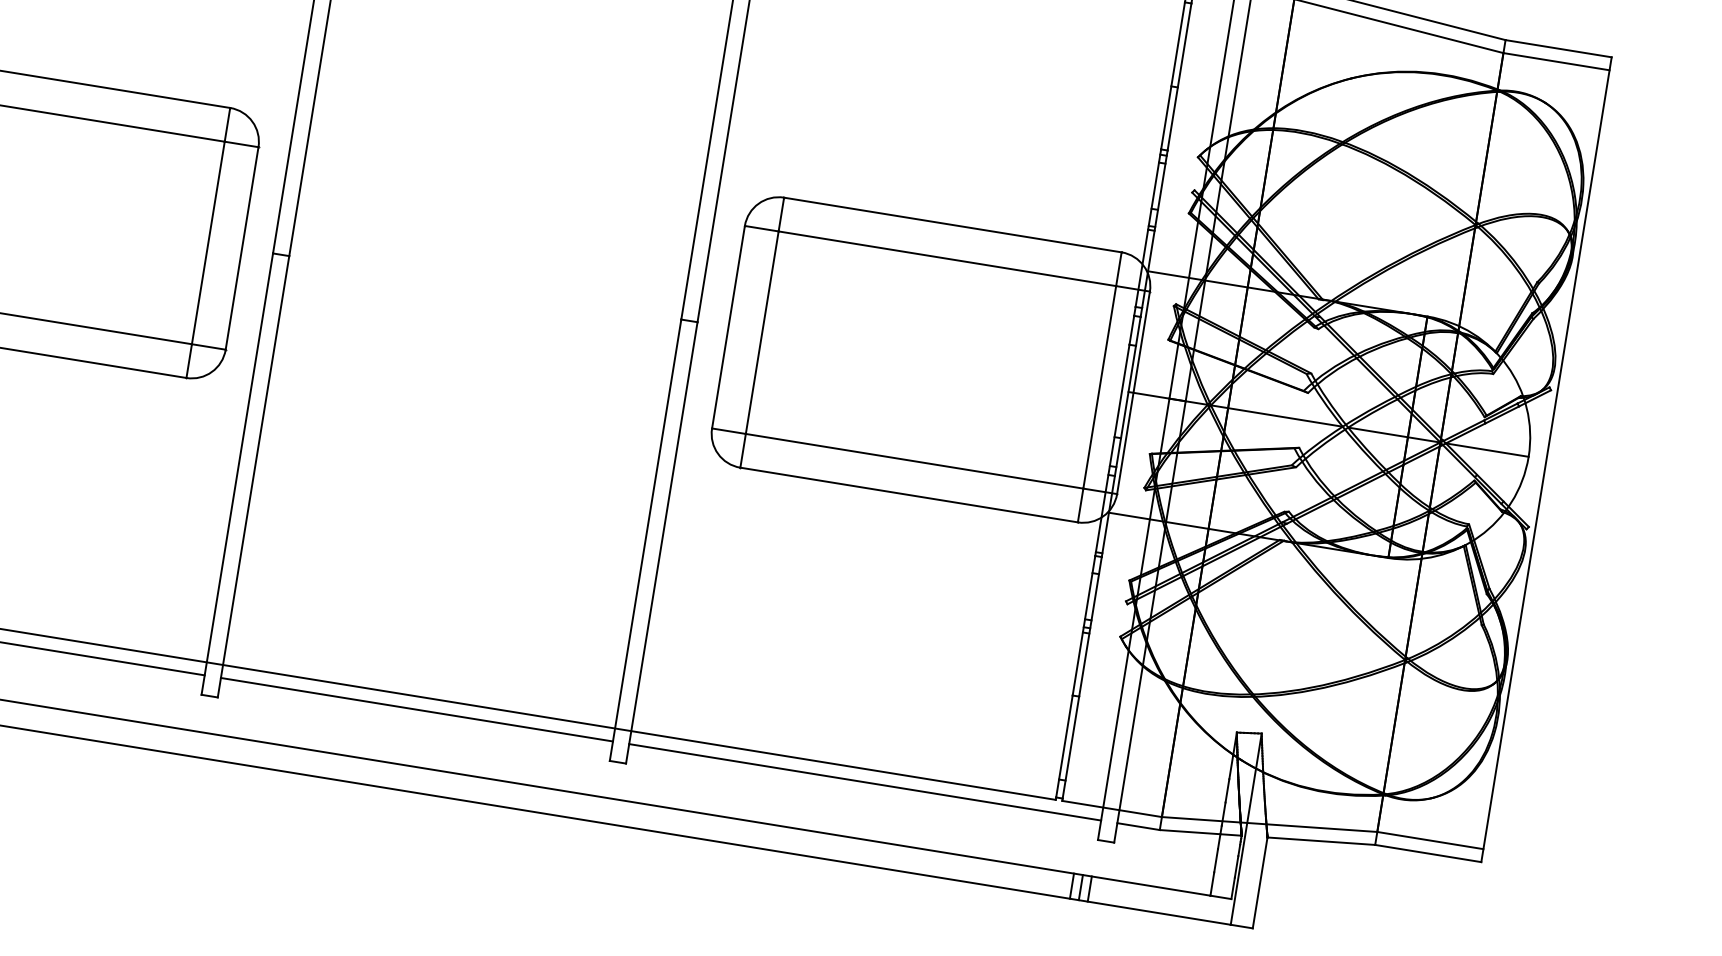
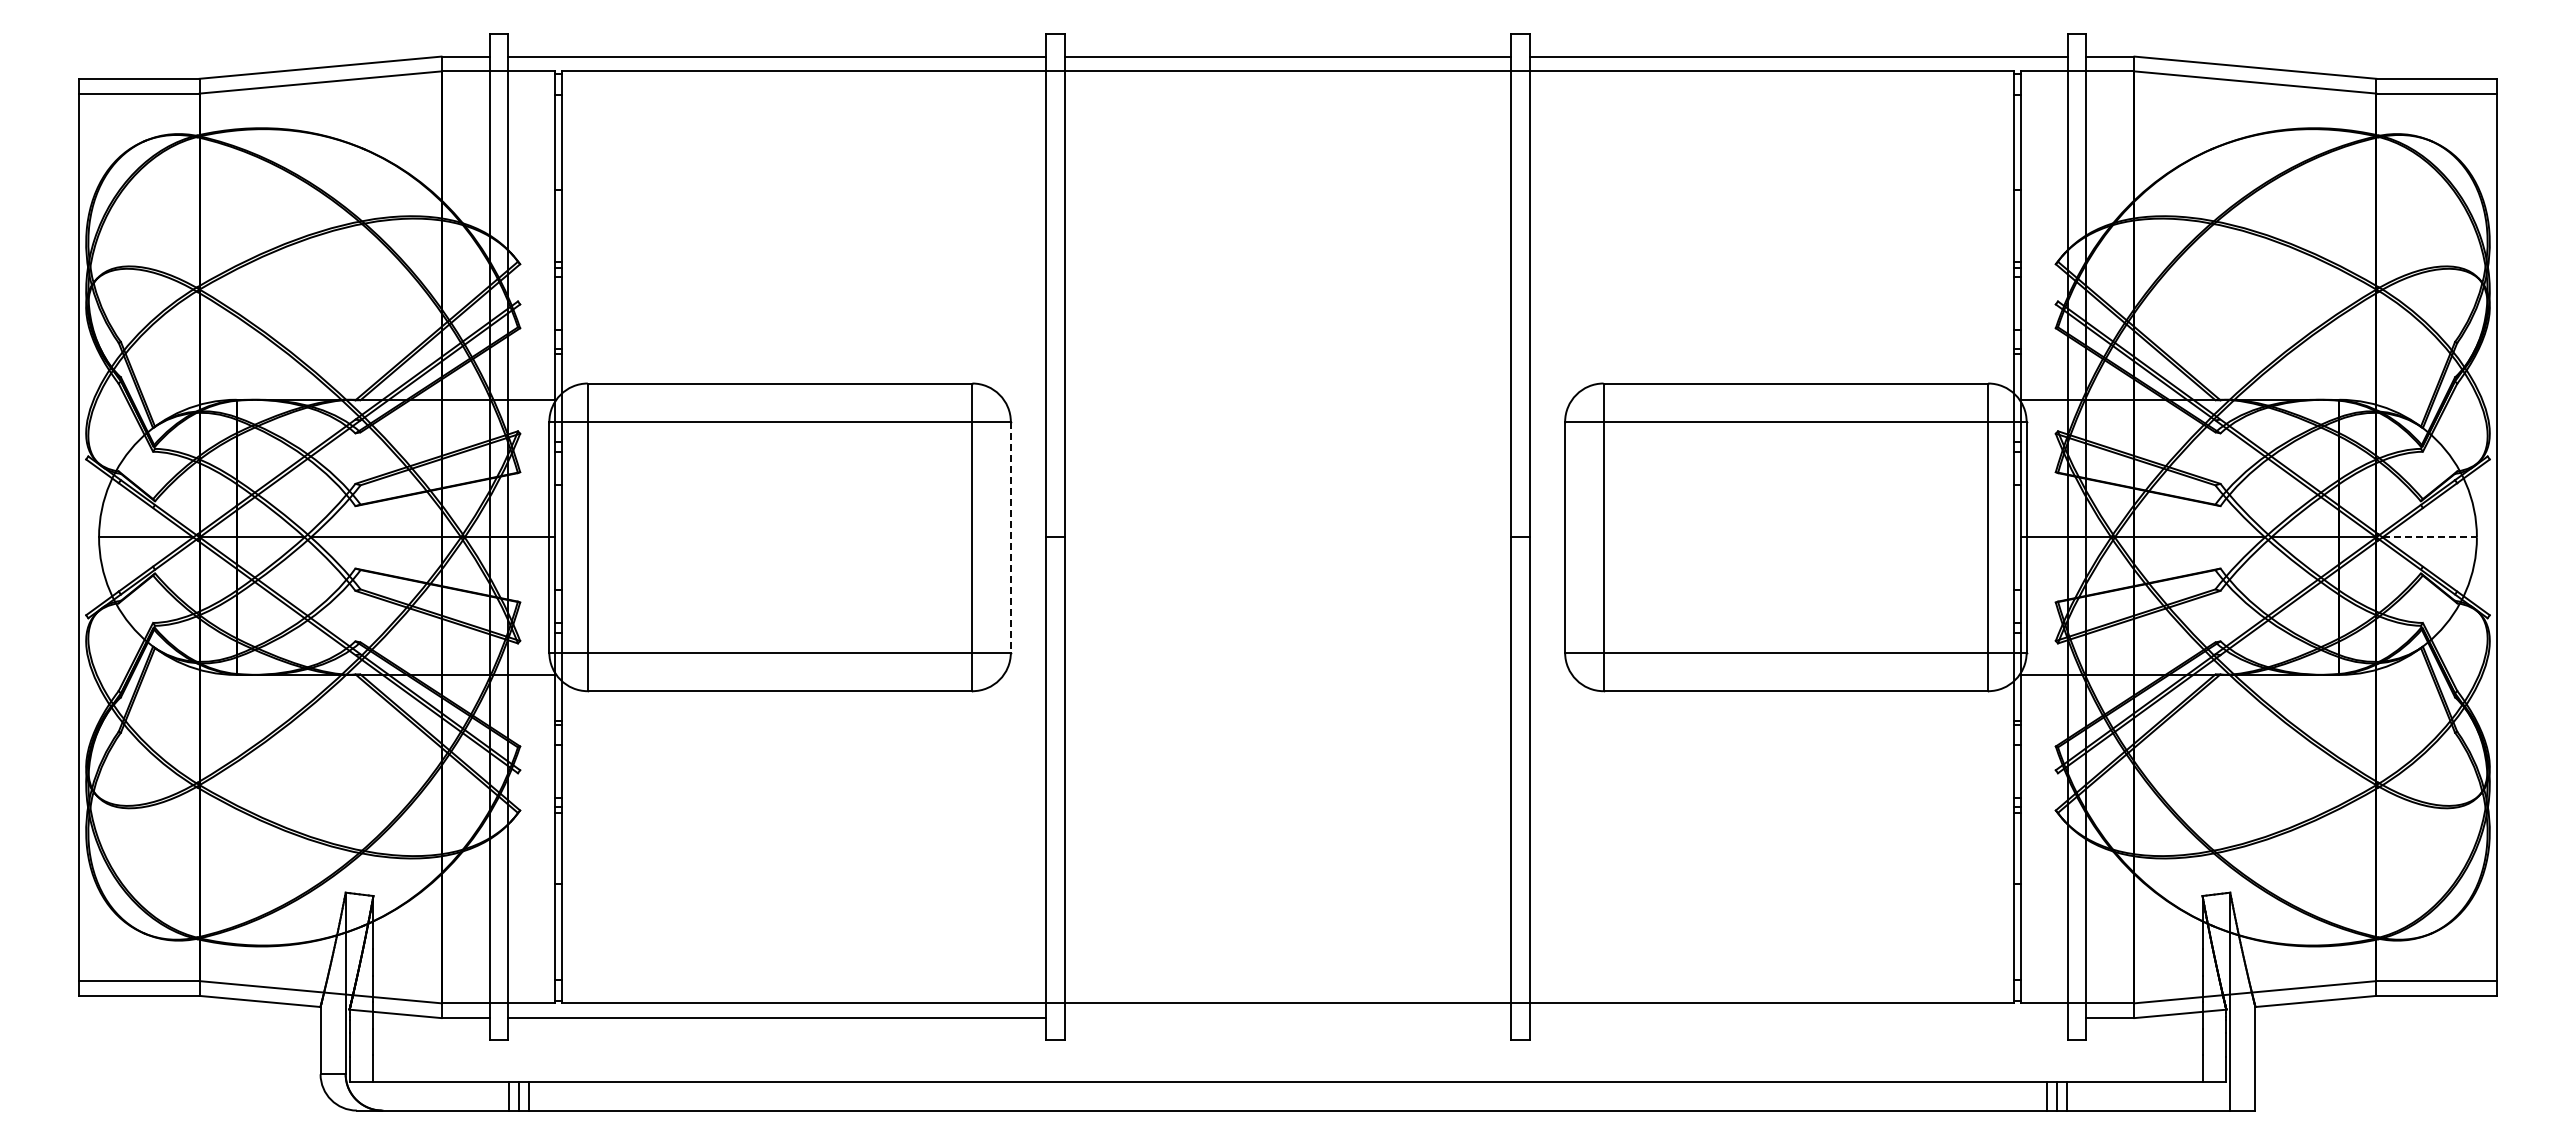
line: (241, 248) -> (1010, 537), solid -> dashed
line: (1487, 450) -> (2430, 537), solid -> dashed
line: (416, 709) -> (1287, 1018), removed
line: (864, 782) -> (1798, 1018), removed

